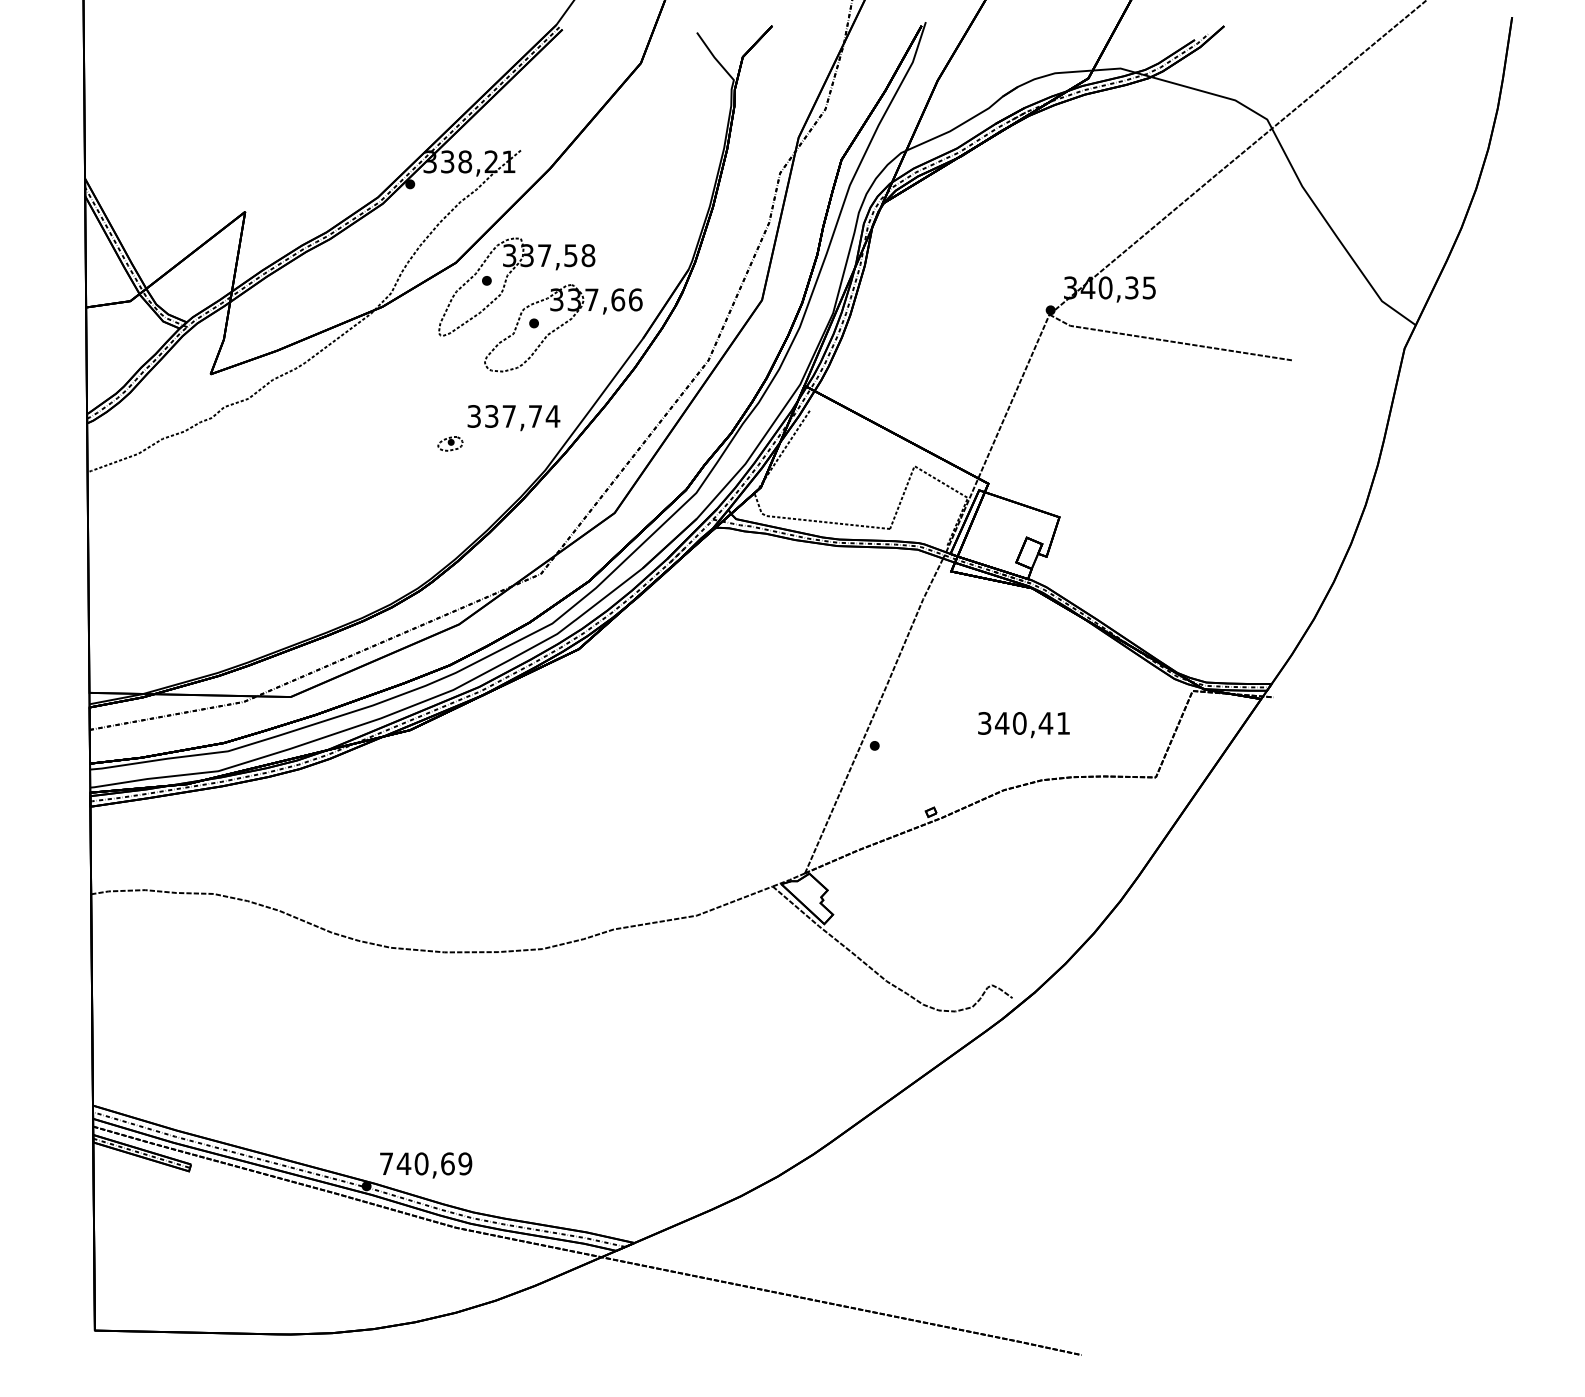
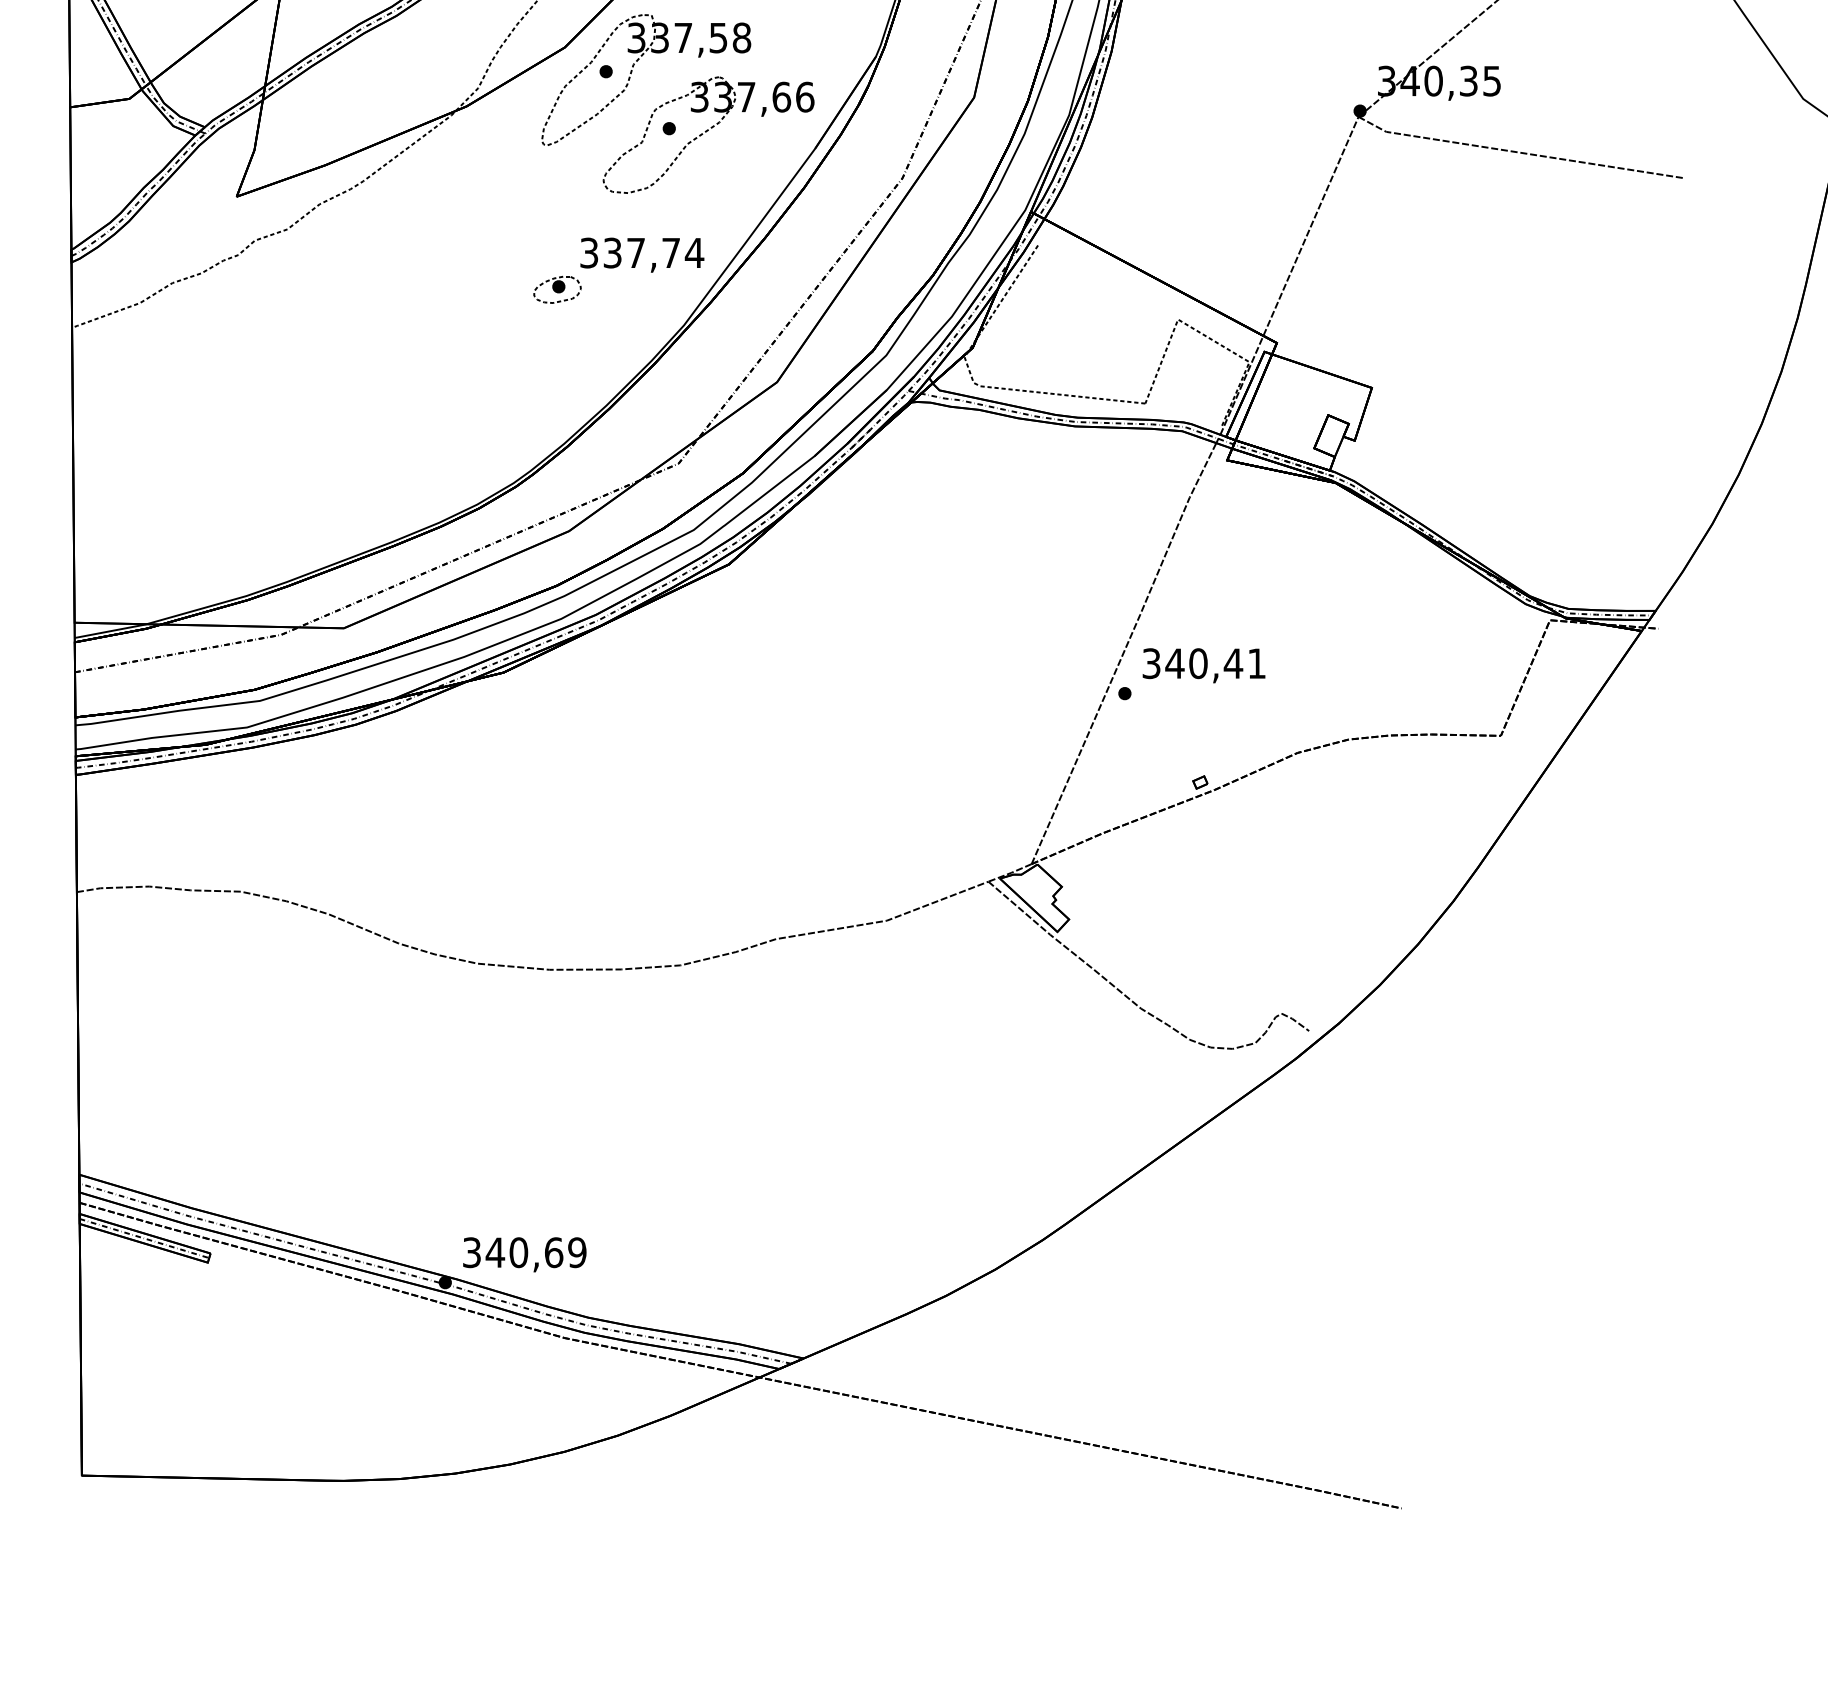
part: (450, 443) -> (557, 289), size x1.43
text: (1023, 725) -> (1203, 666), moved
text: (386, 1163) -> (471, 1252), 740,69 -> 340,69

